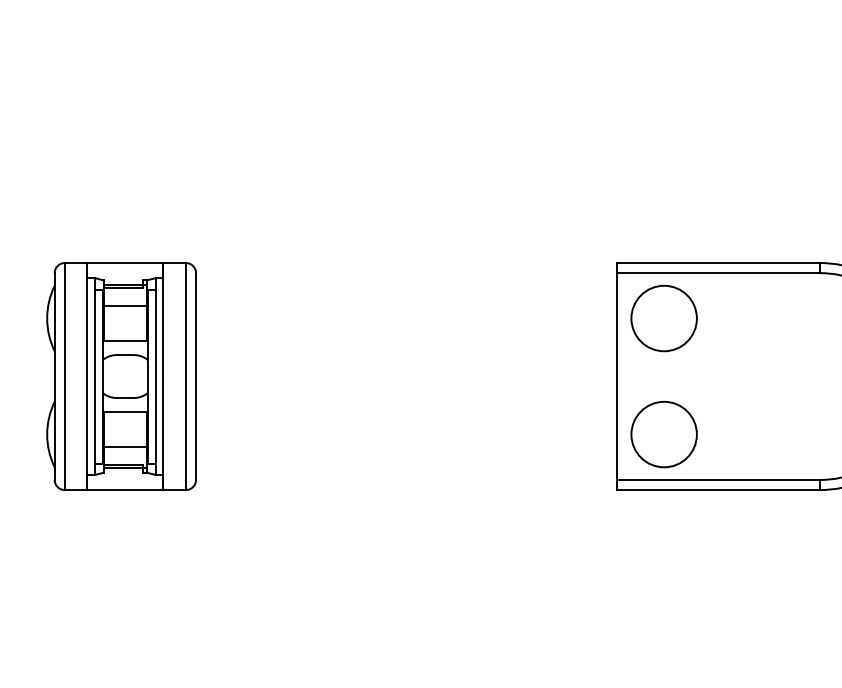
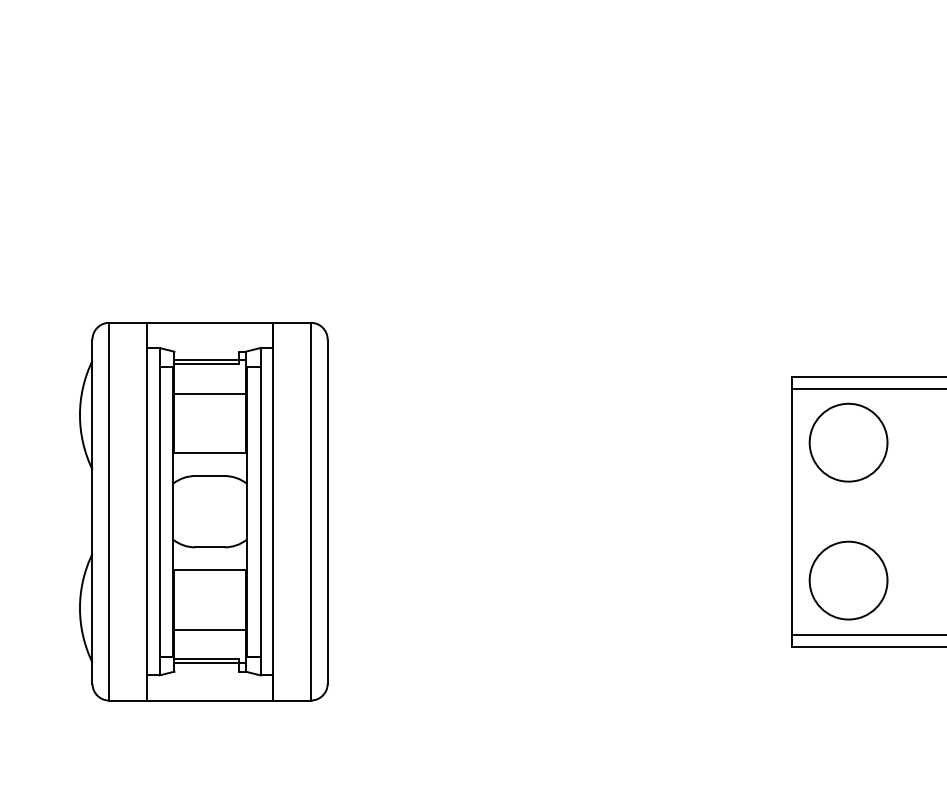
part: (121, 376) -> (203, 511), size x1.4

